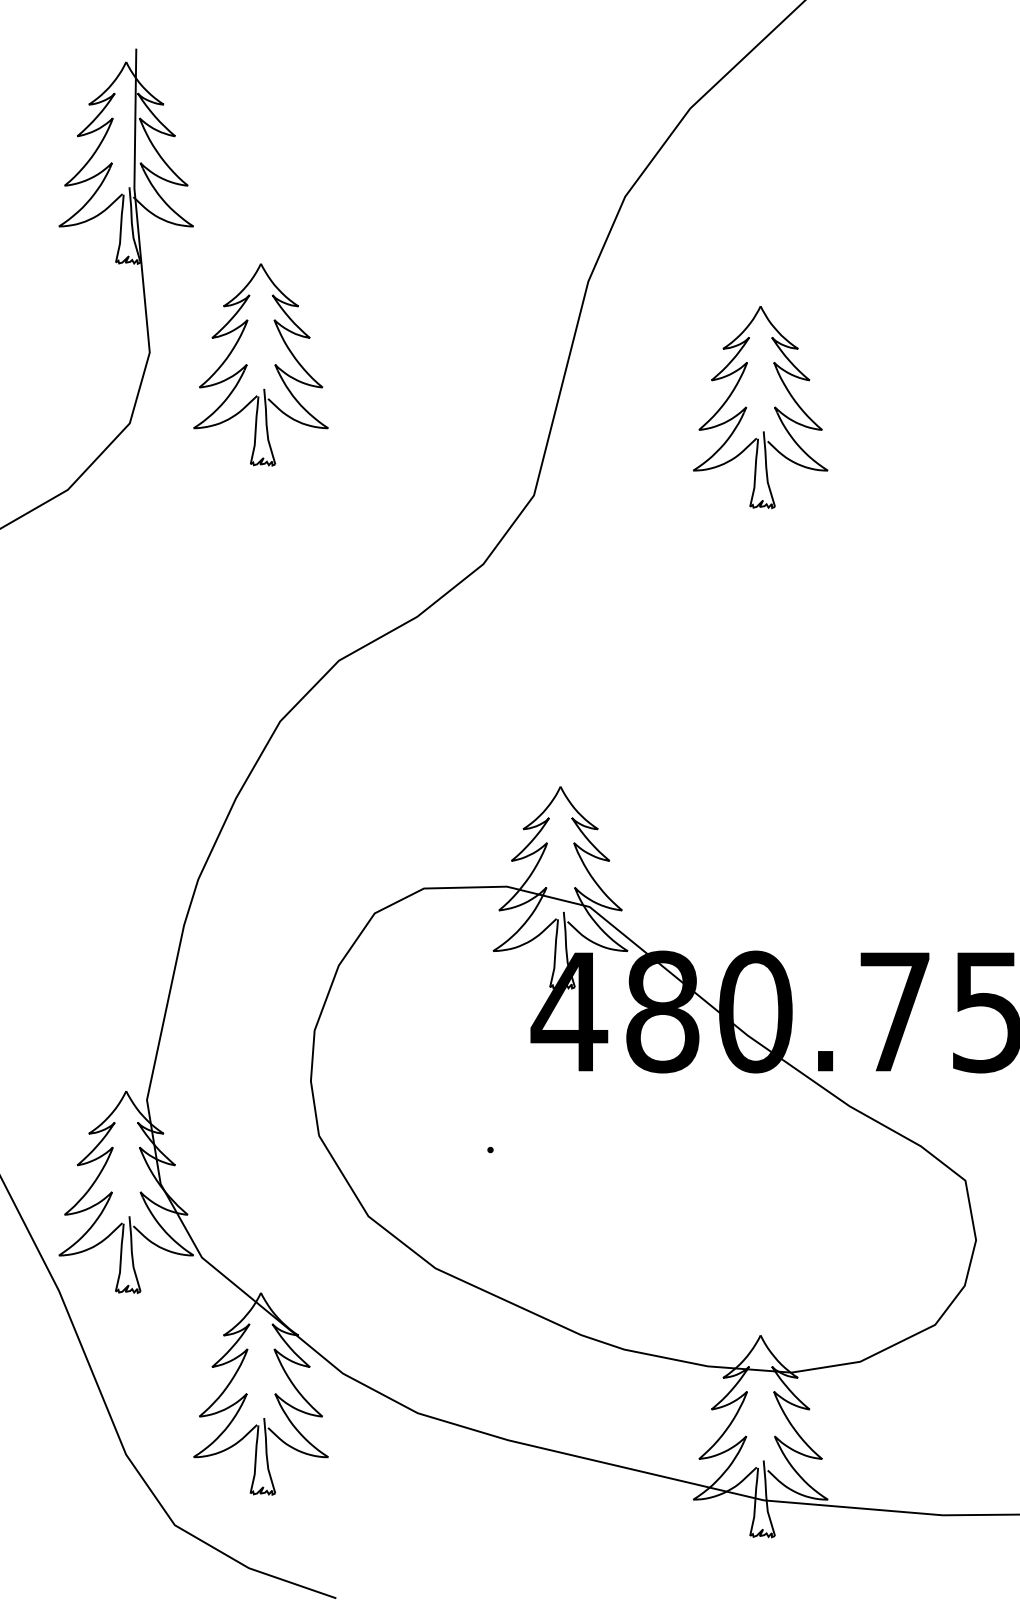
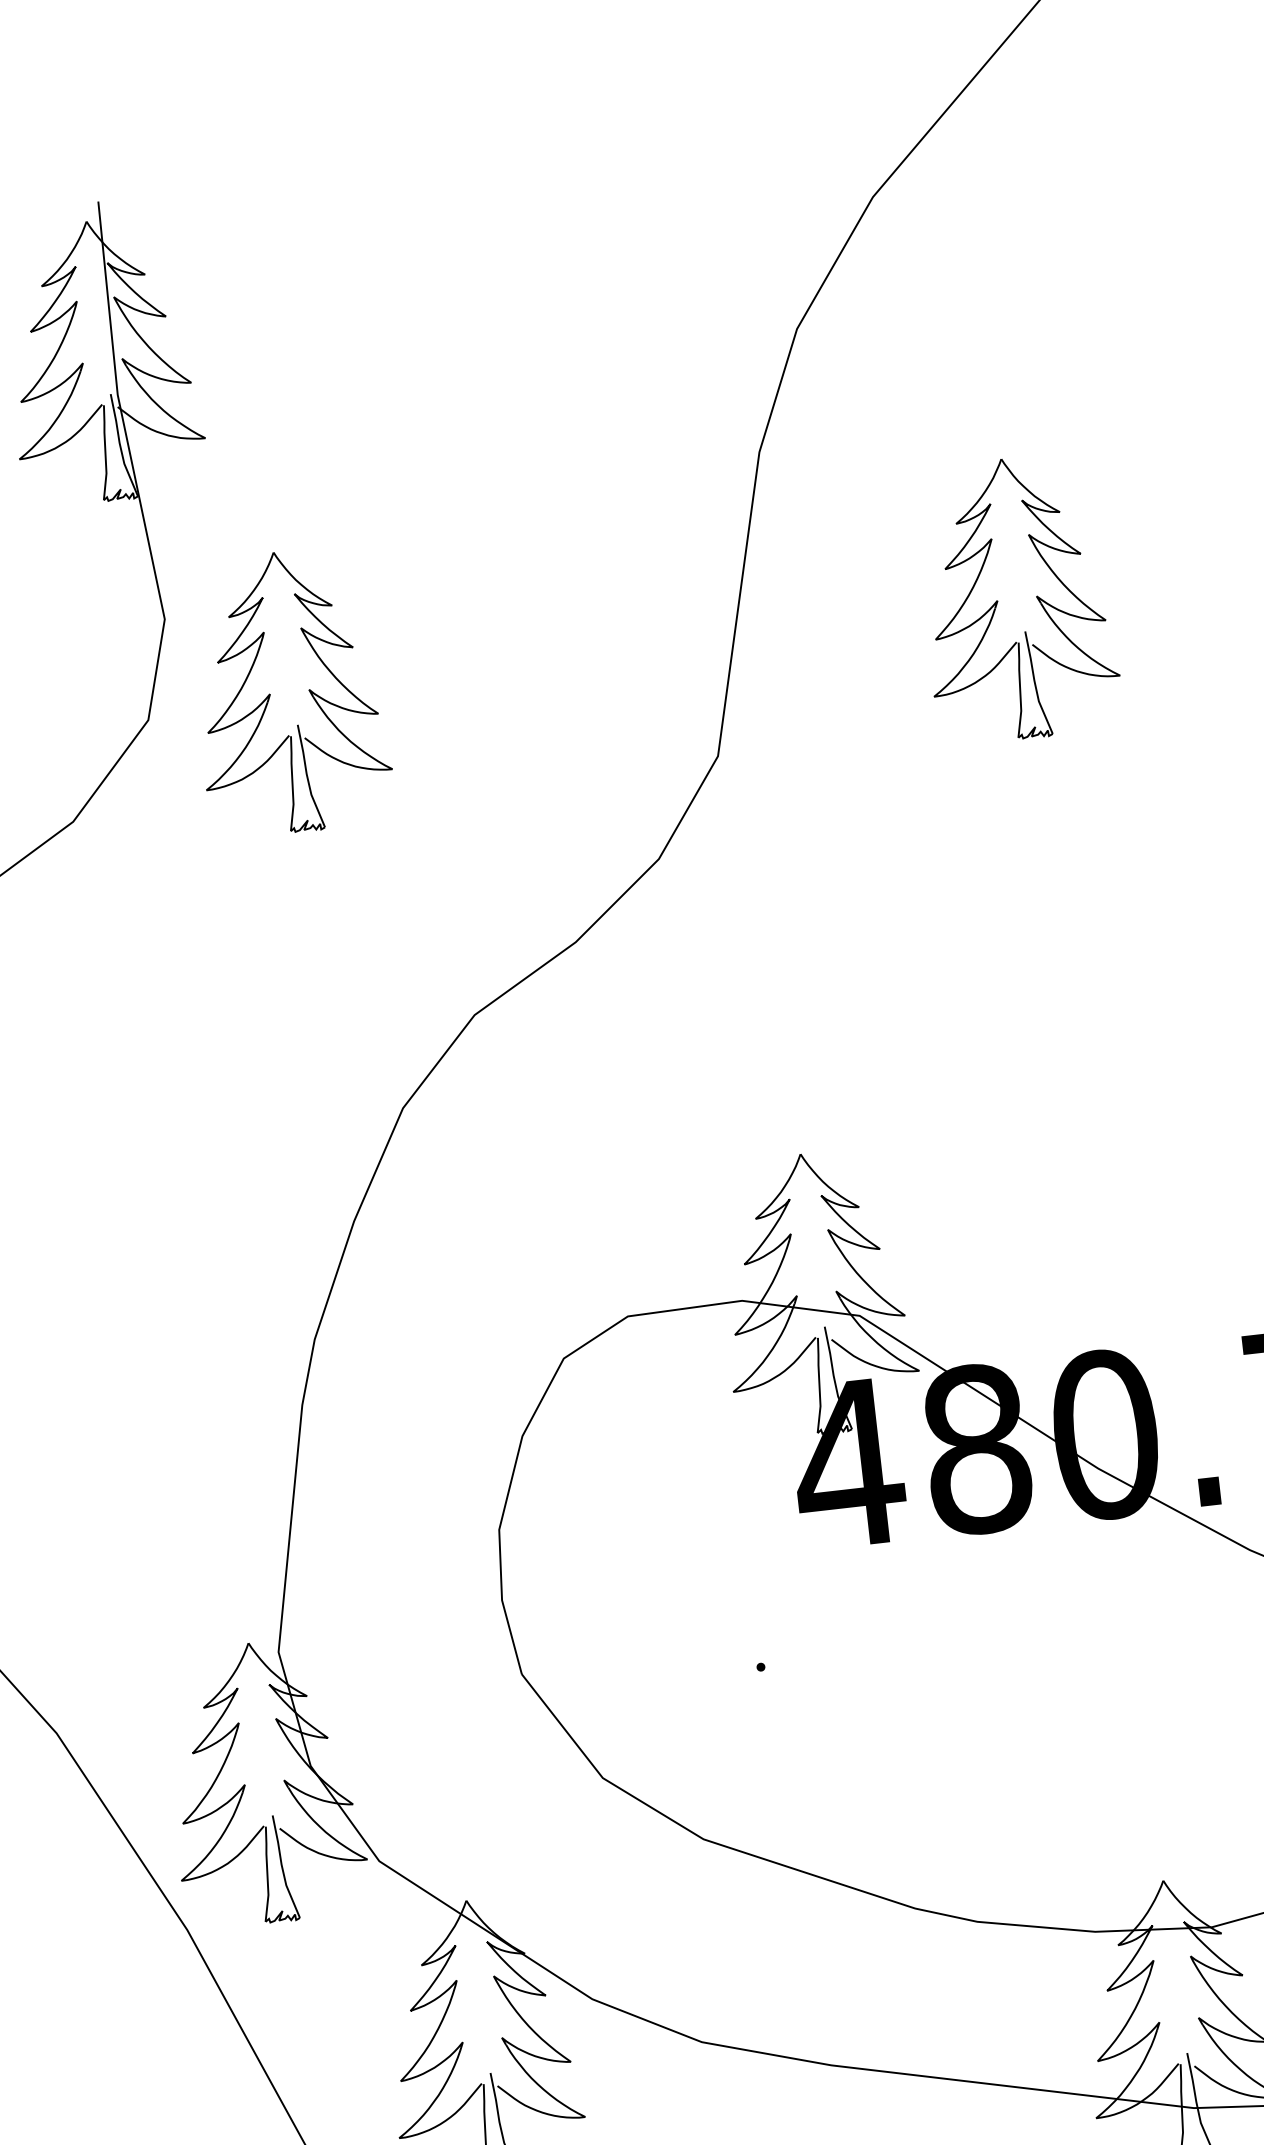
part: (260, 364) -> (288, 691), moved

